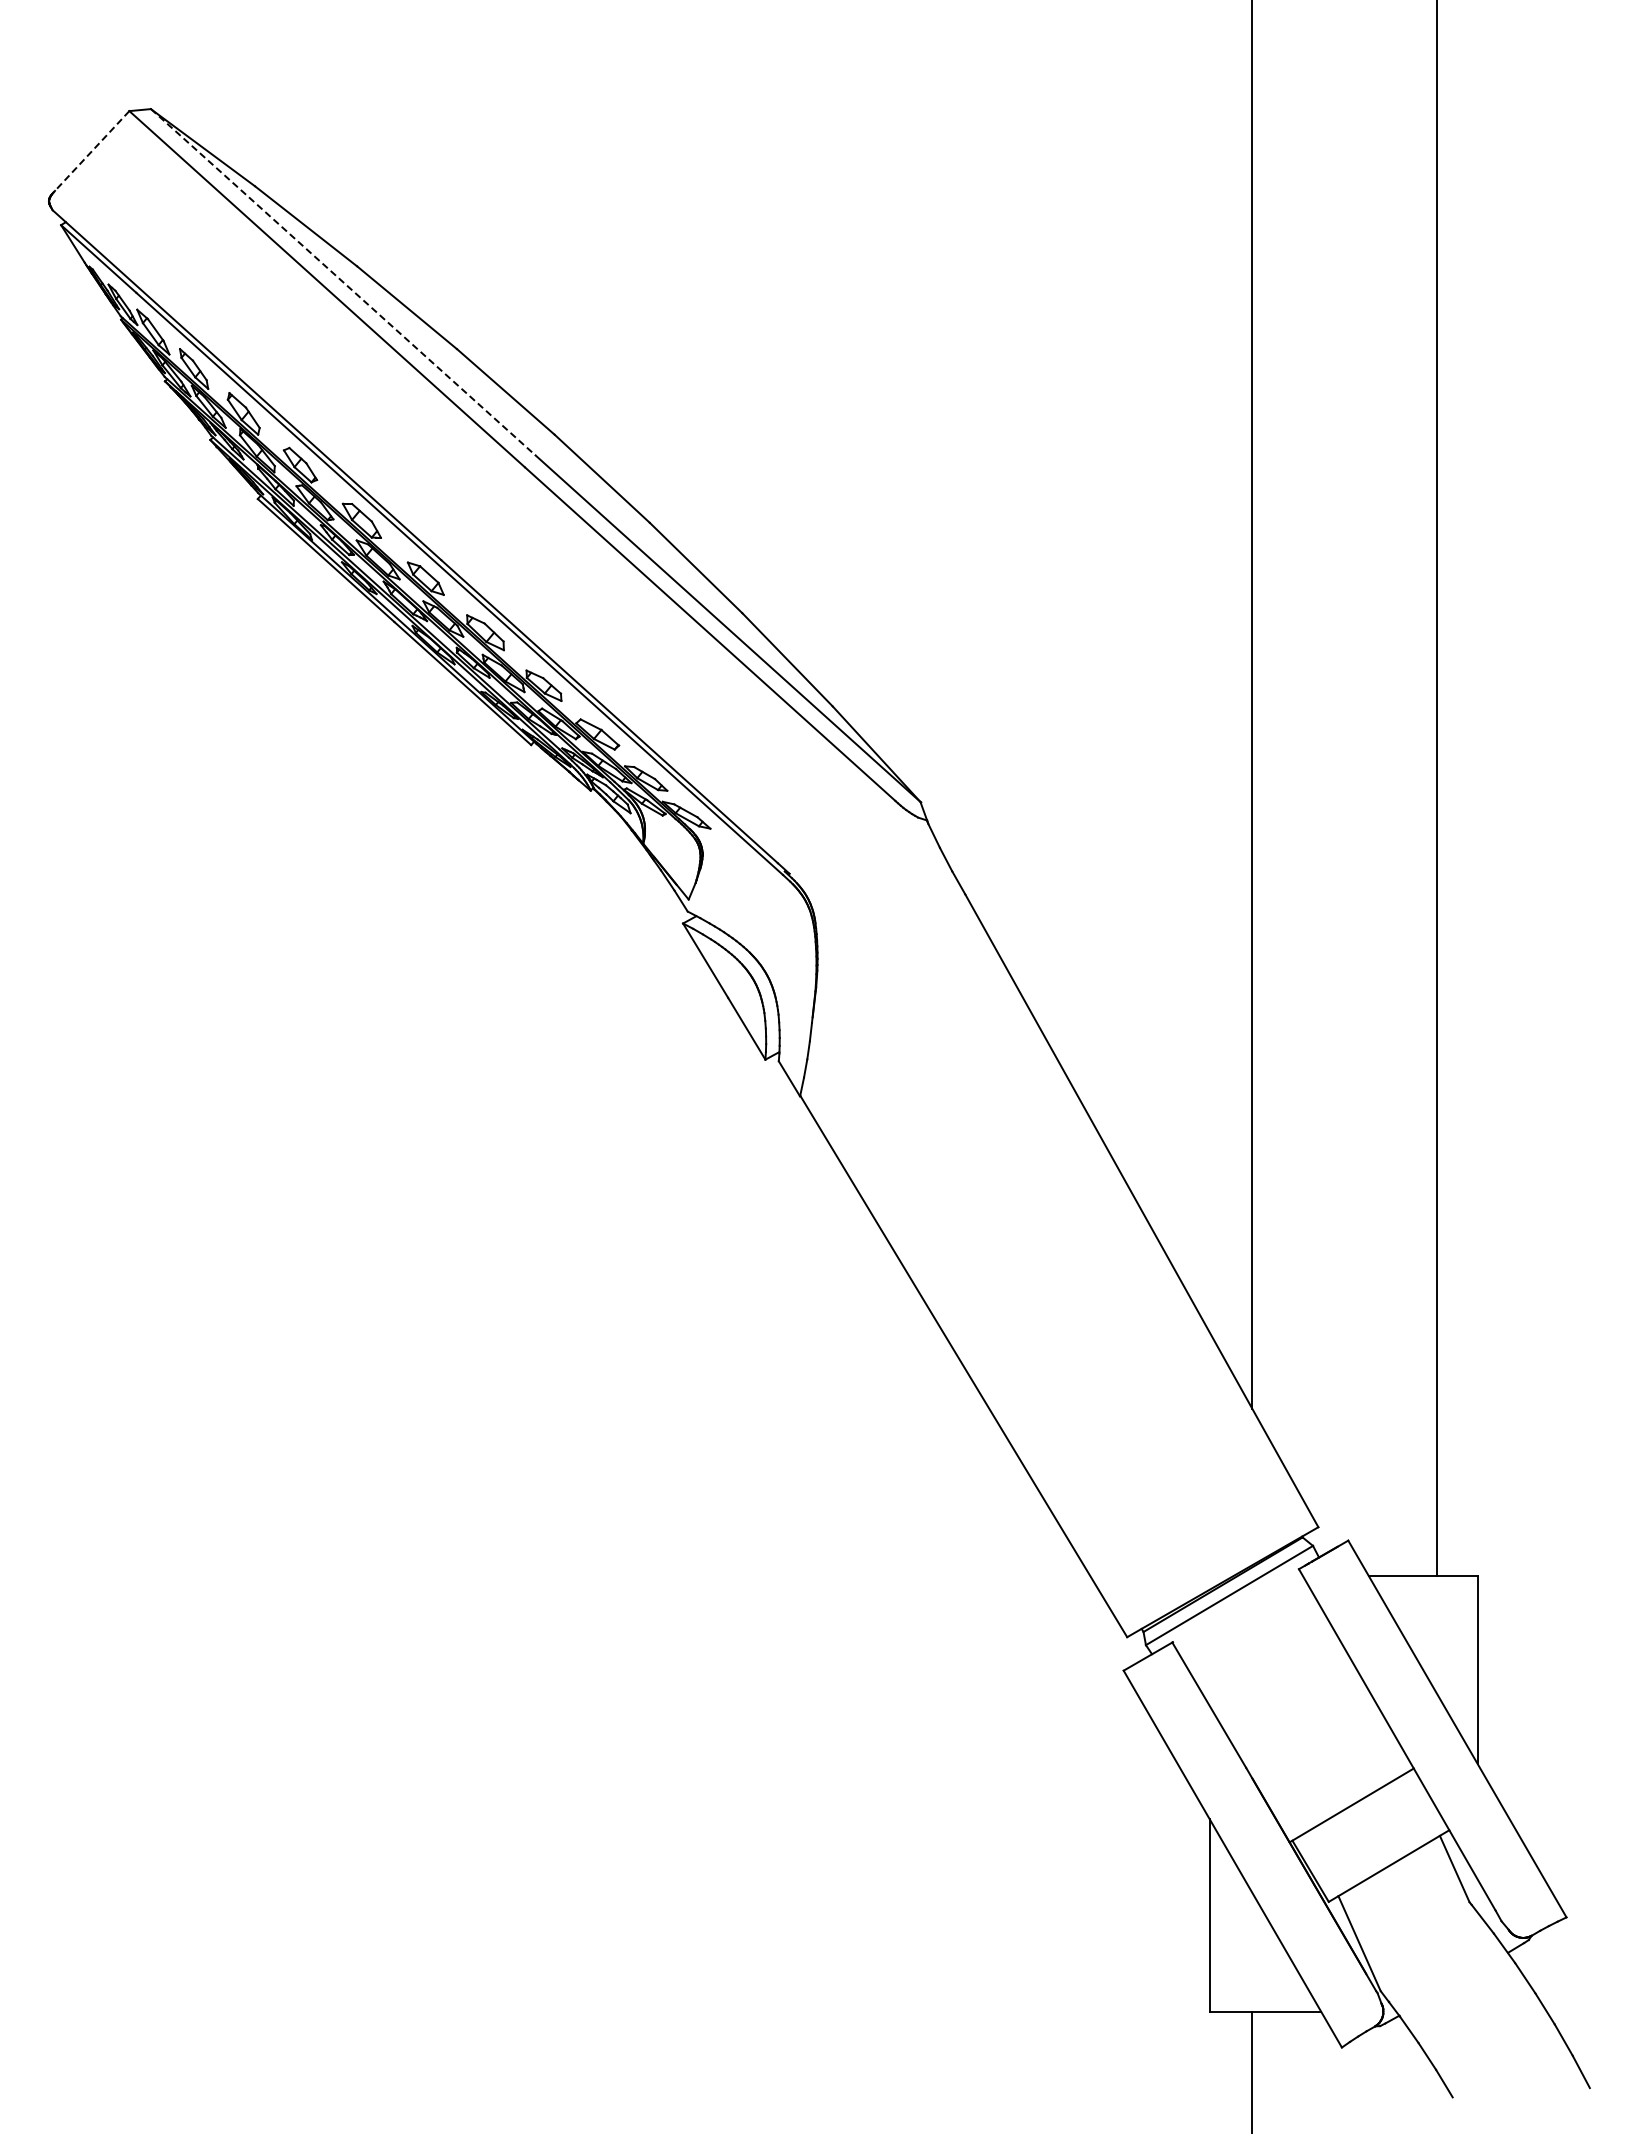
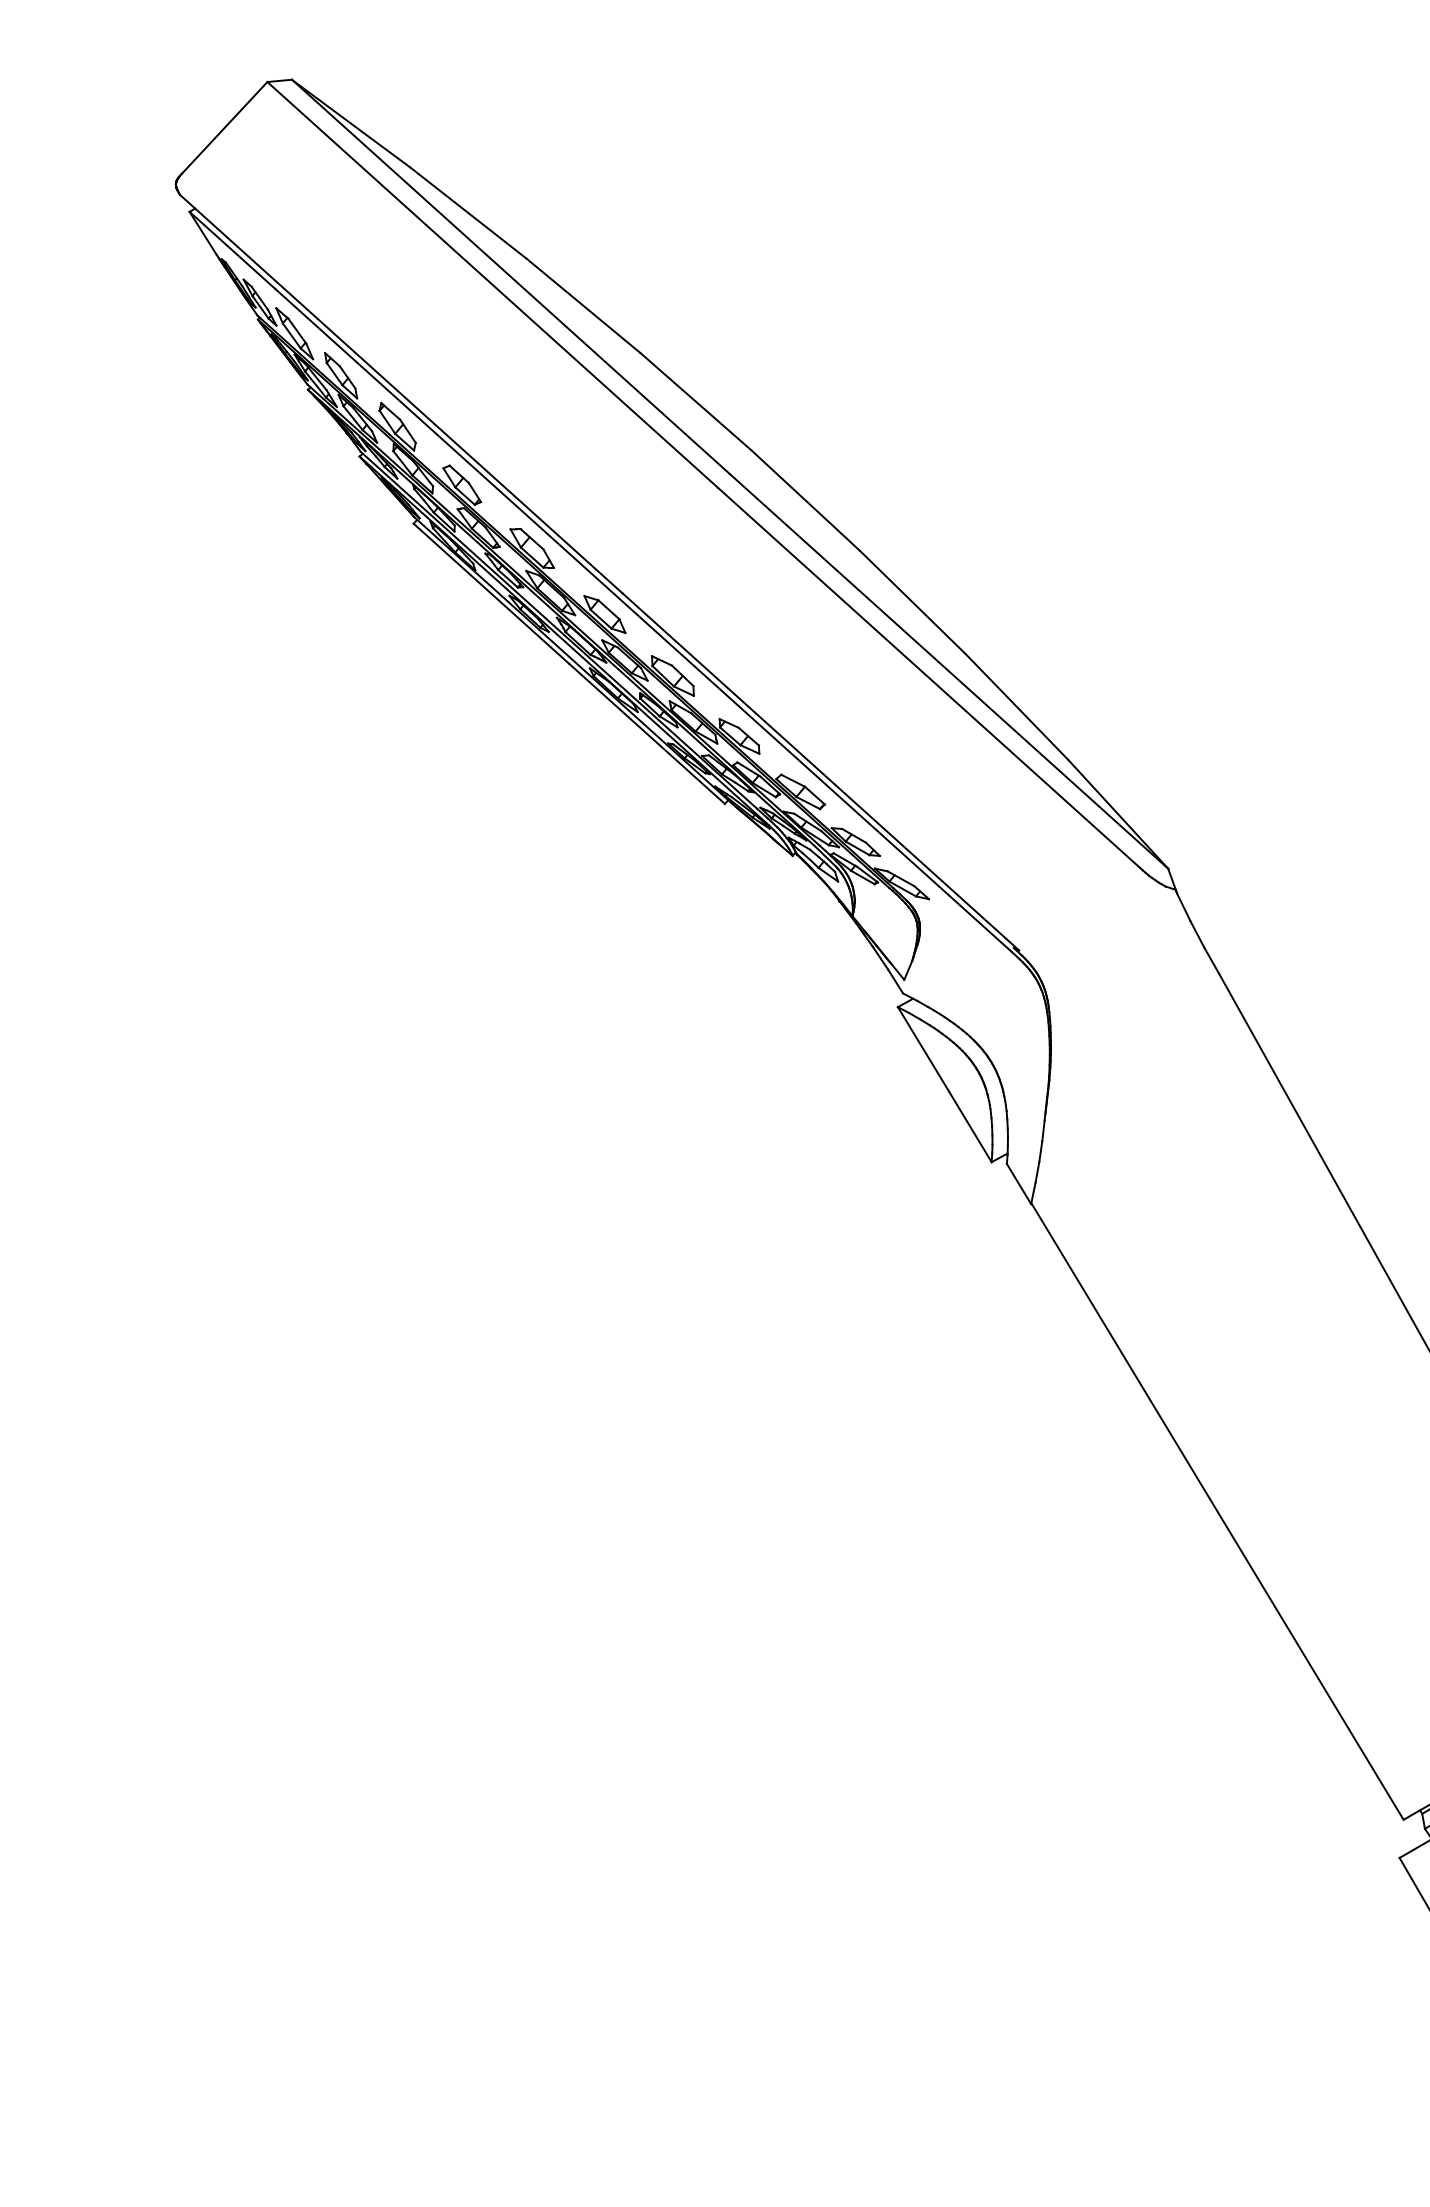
line: (92, 151) -> (225, 128), dashed -> solid
line: (343, 282) -> (511, 277), dashed -> solid

